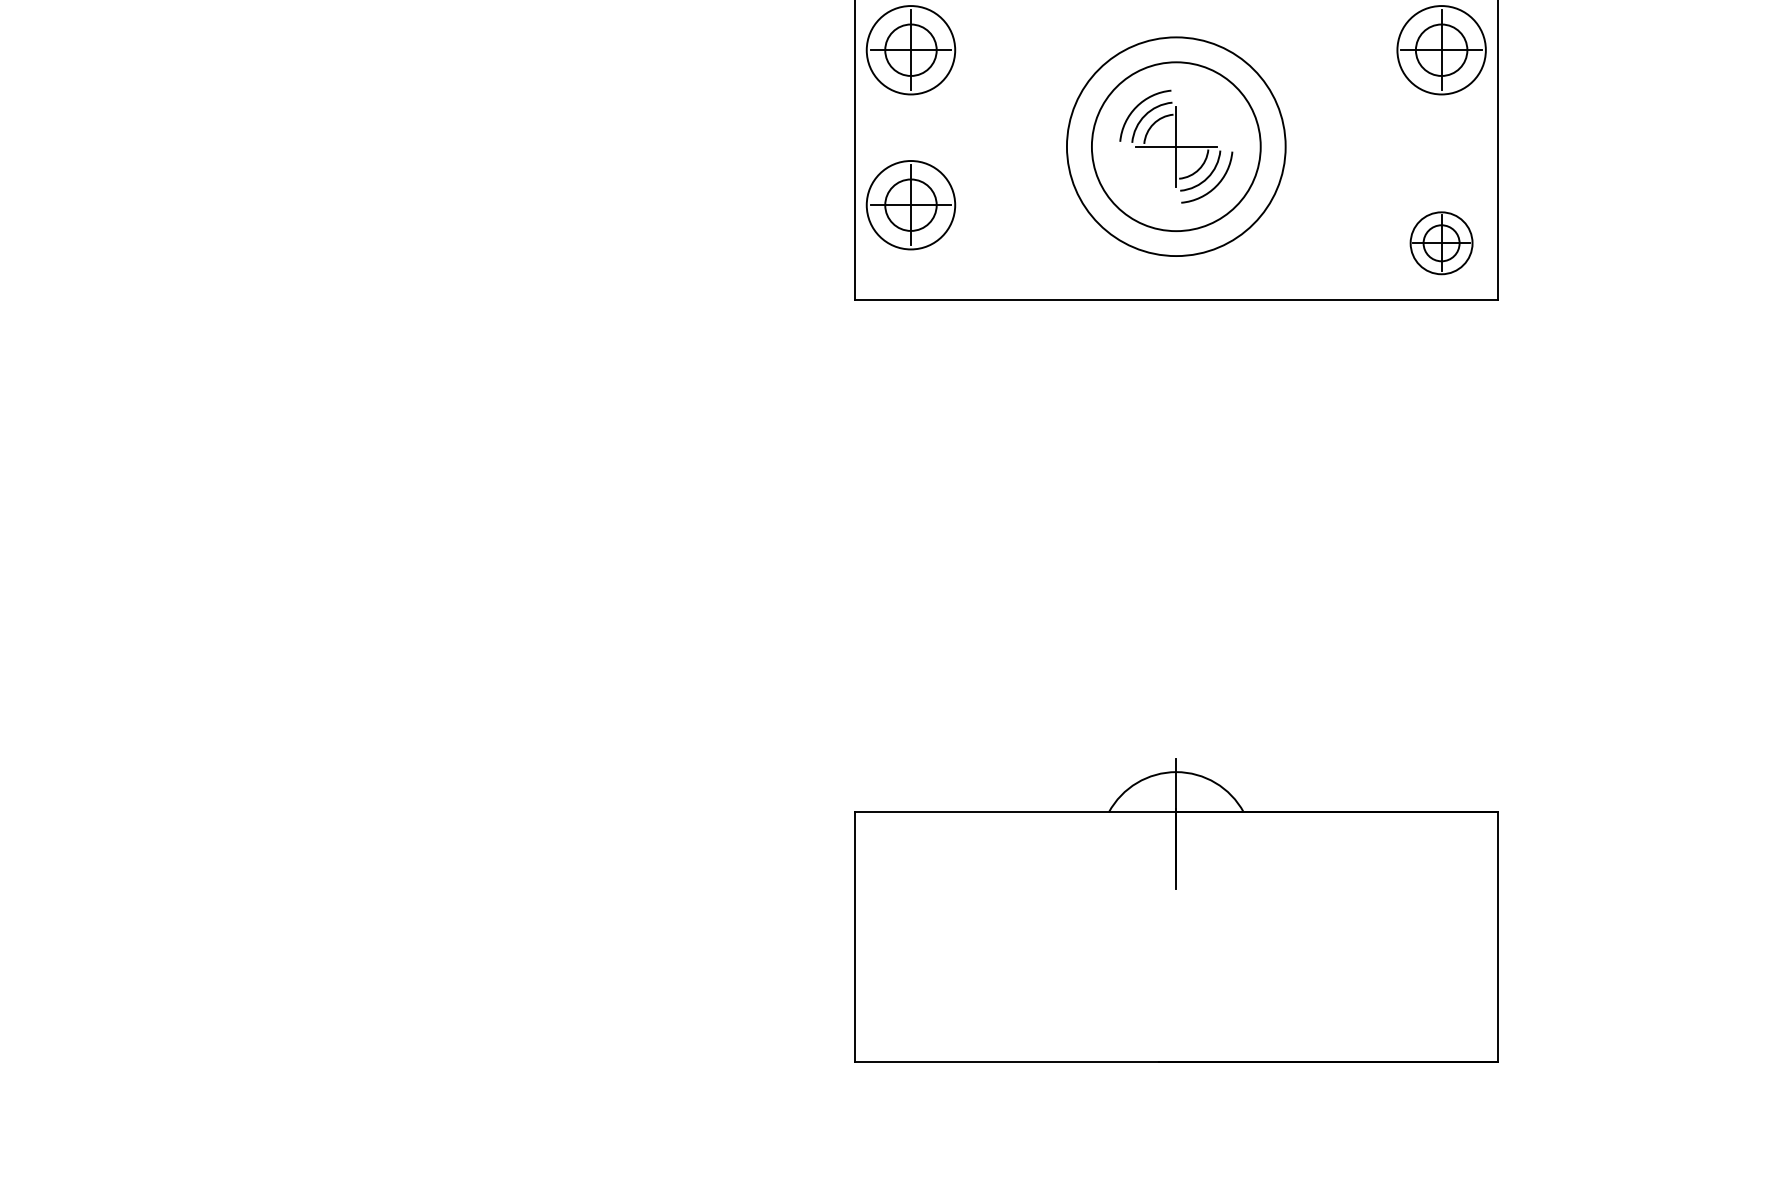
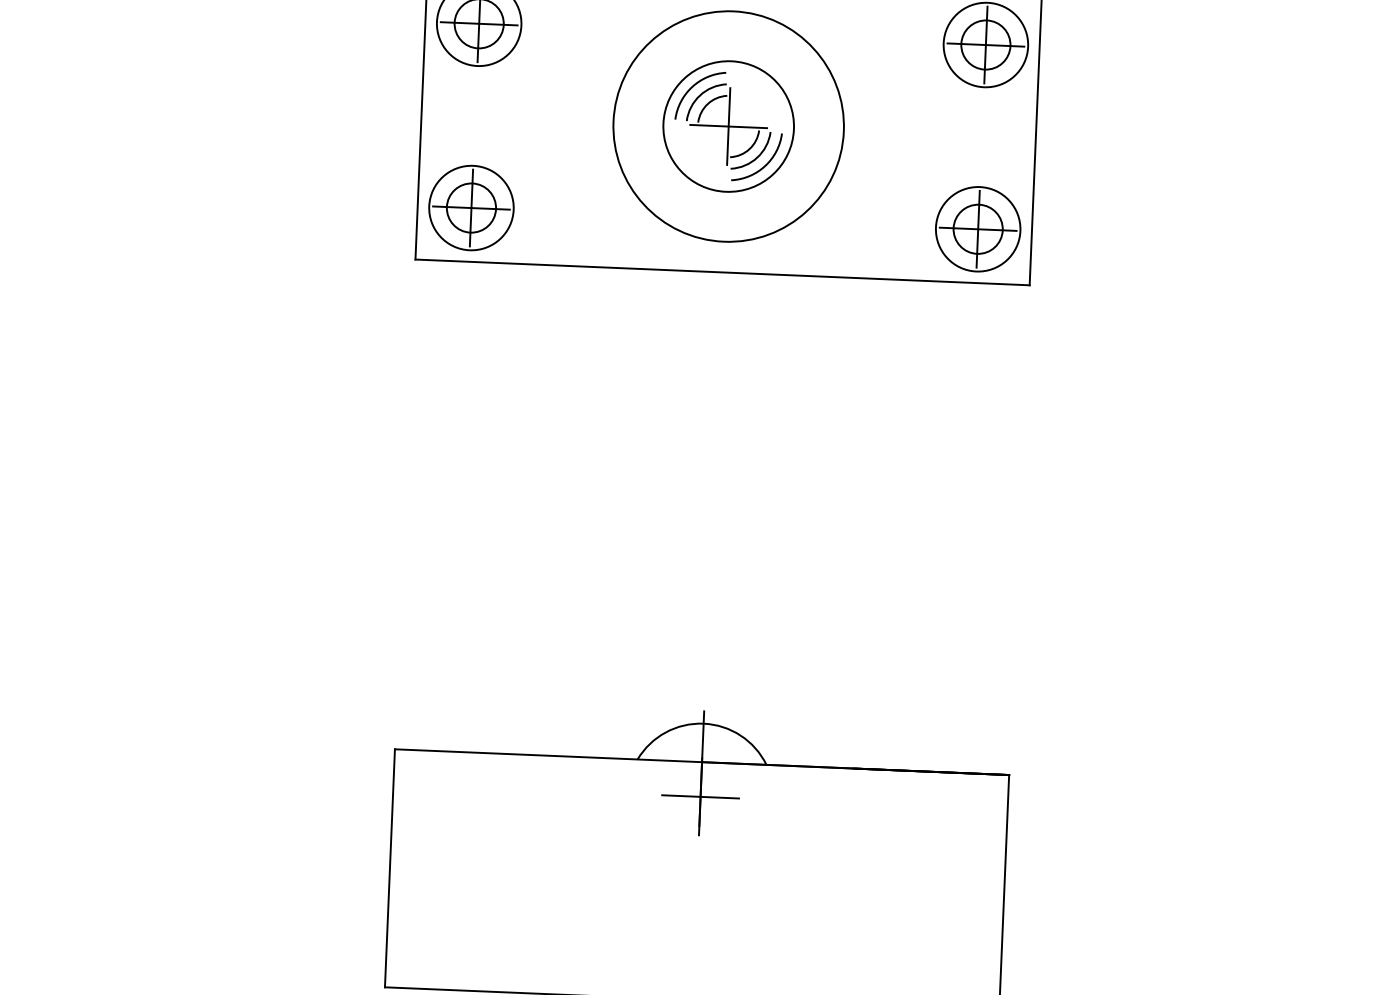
circle: (1175, 146) -> (727, 126), size x0.62
circle: (1175, 146) -> (727, 126), size x1.43
part: (910, 205) -> (470, 208), moved
part: (1441, 243) -> (978, 229), size x1.43
line: (1176, 848) -> (700, 796), added

